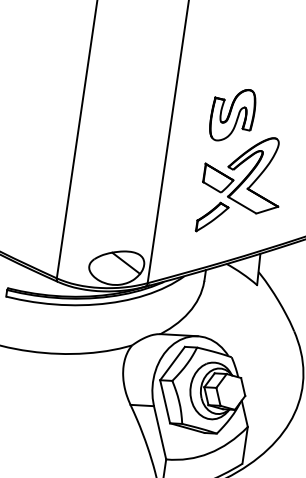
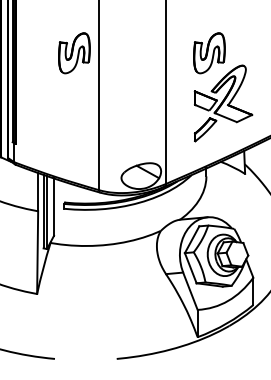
part: (50, 88) -> (74, 53), added

